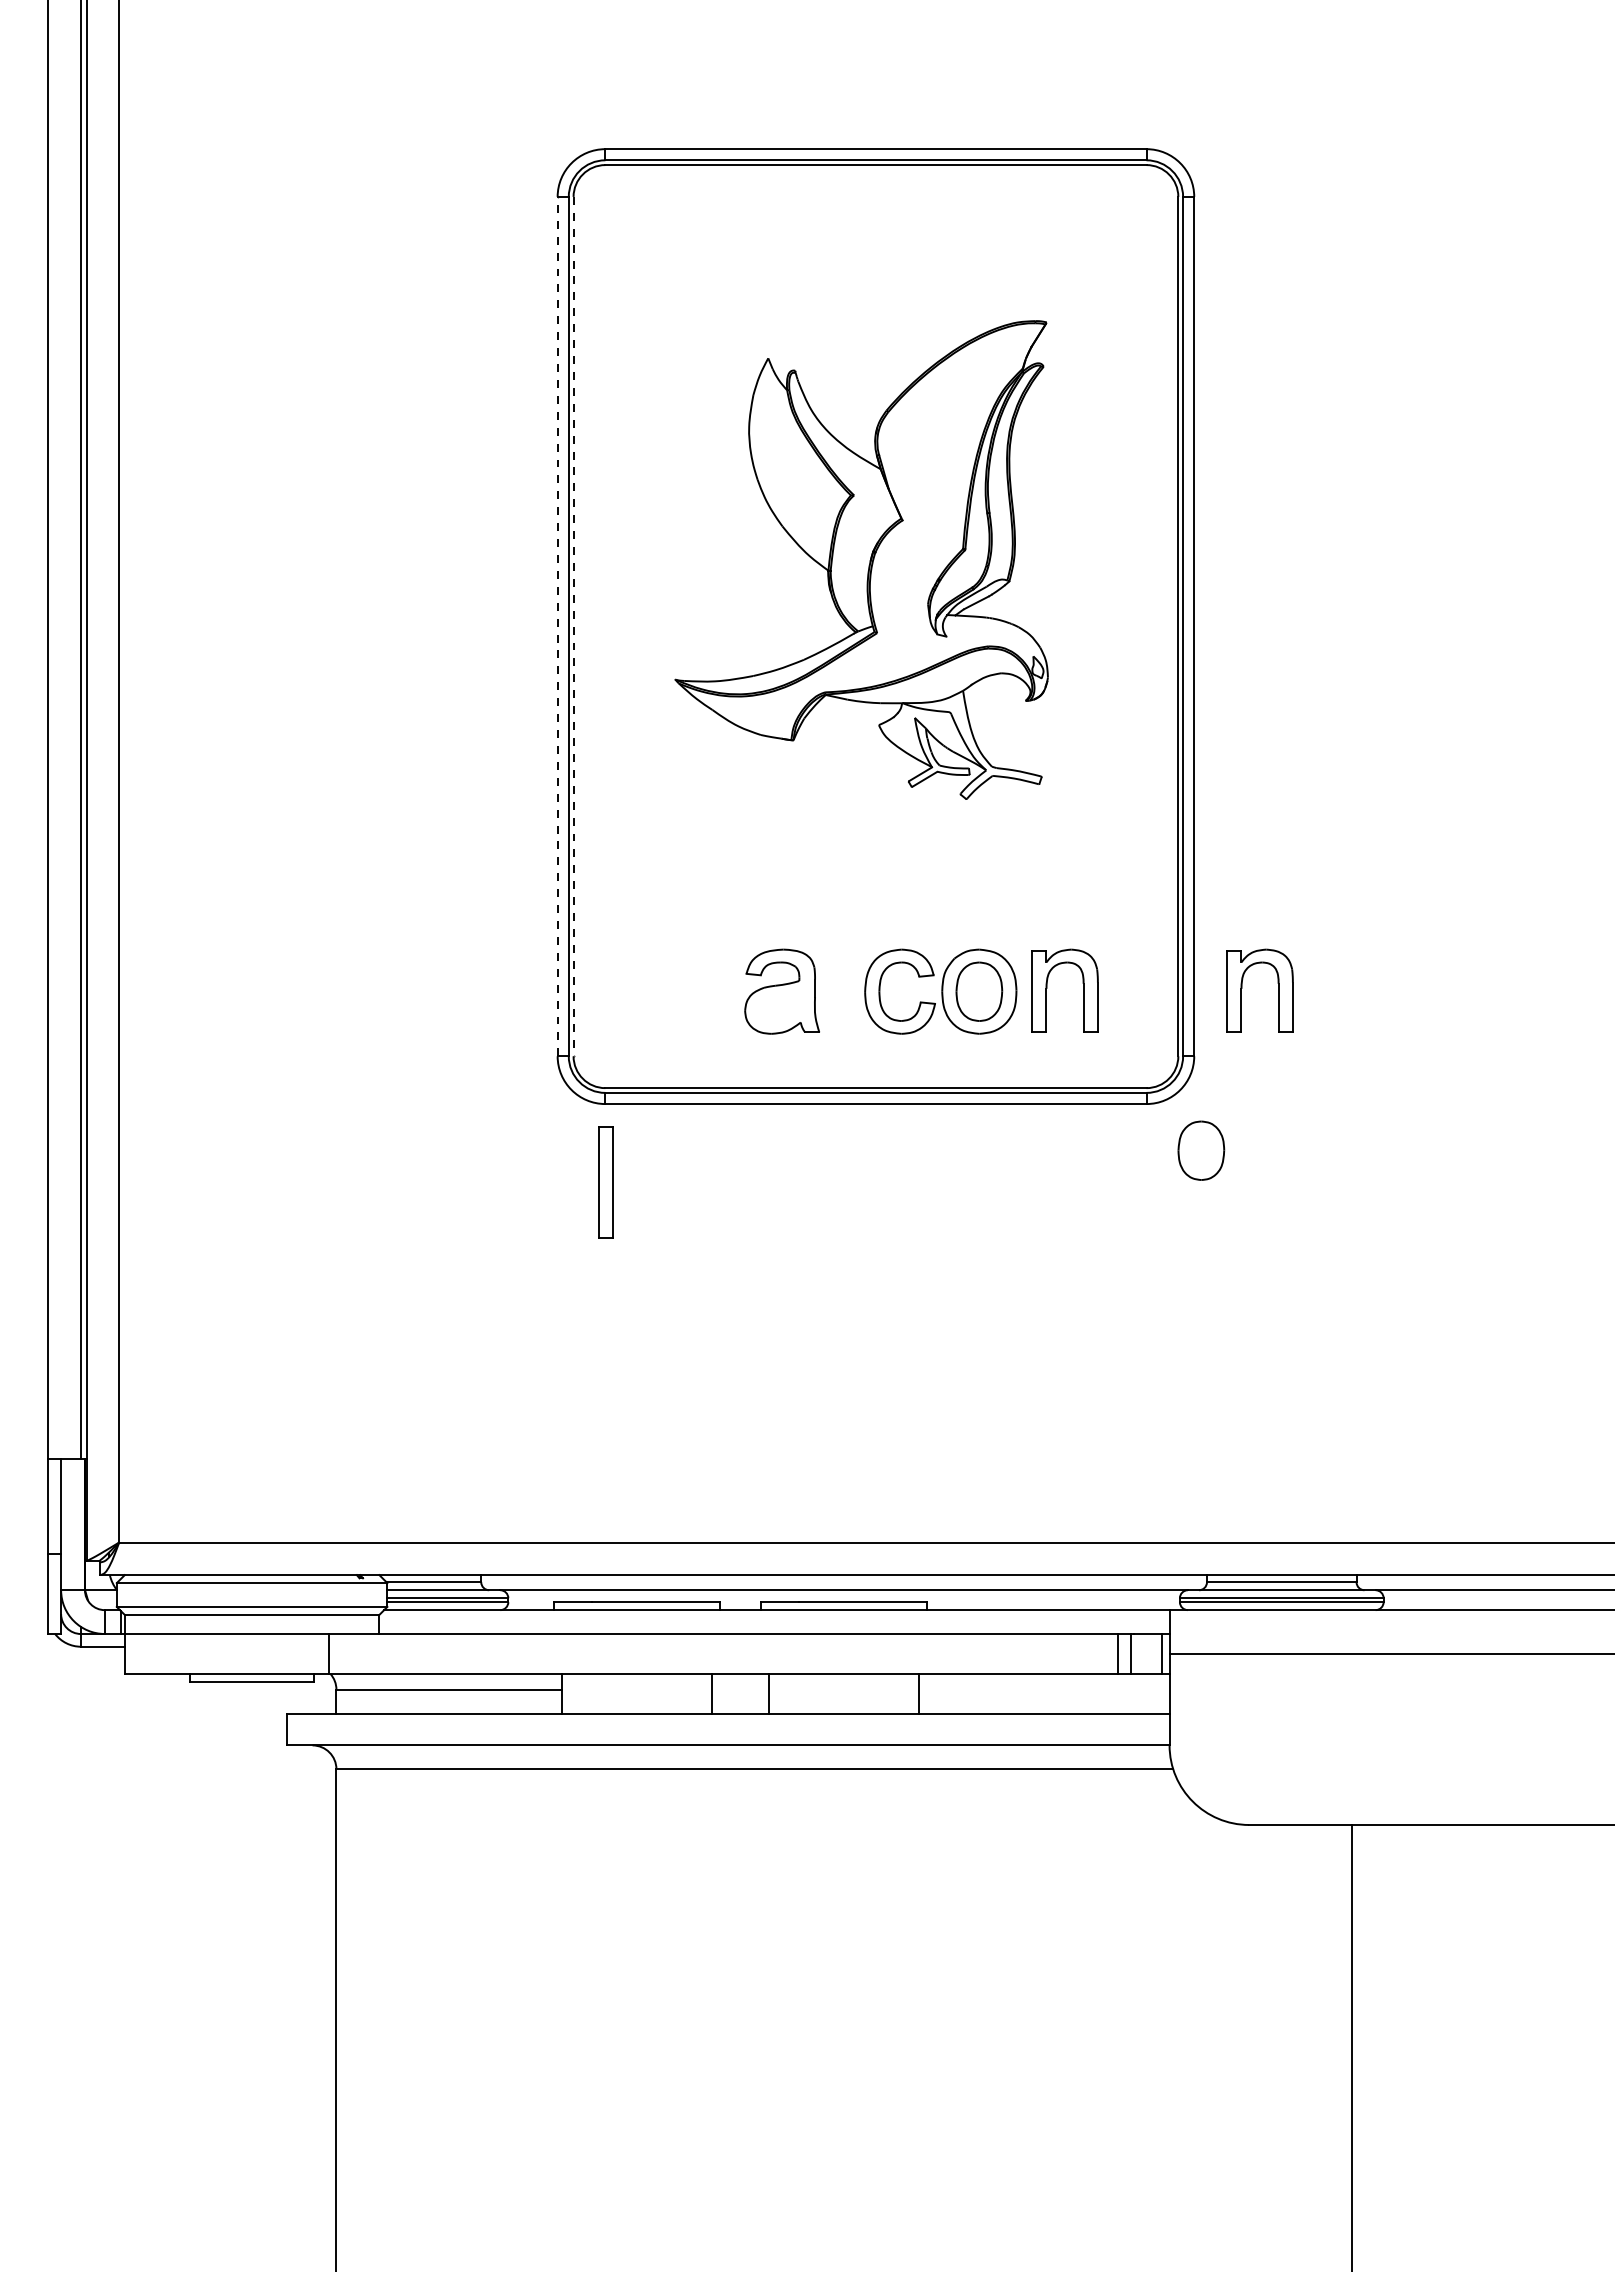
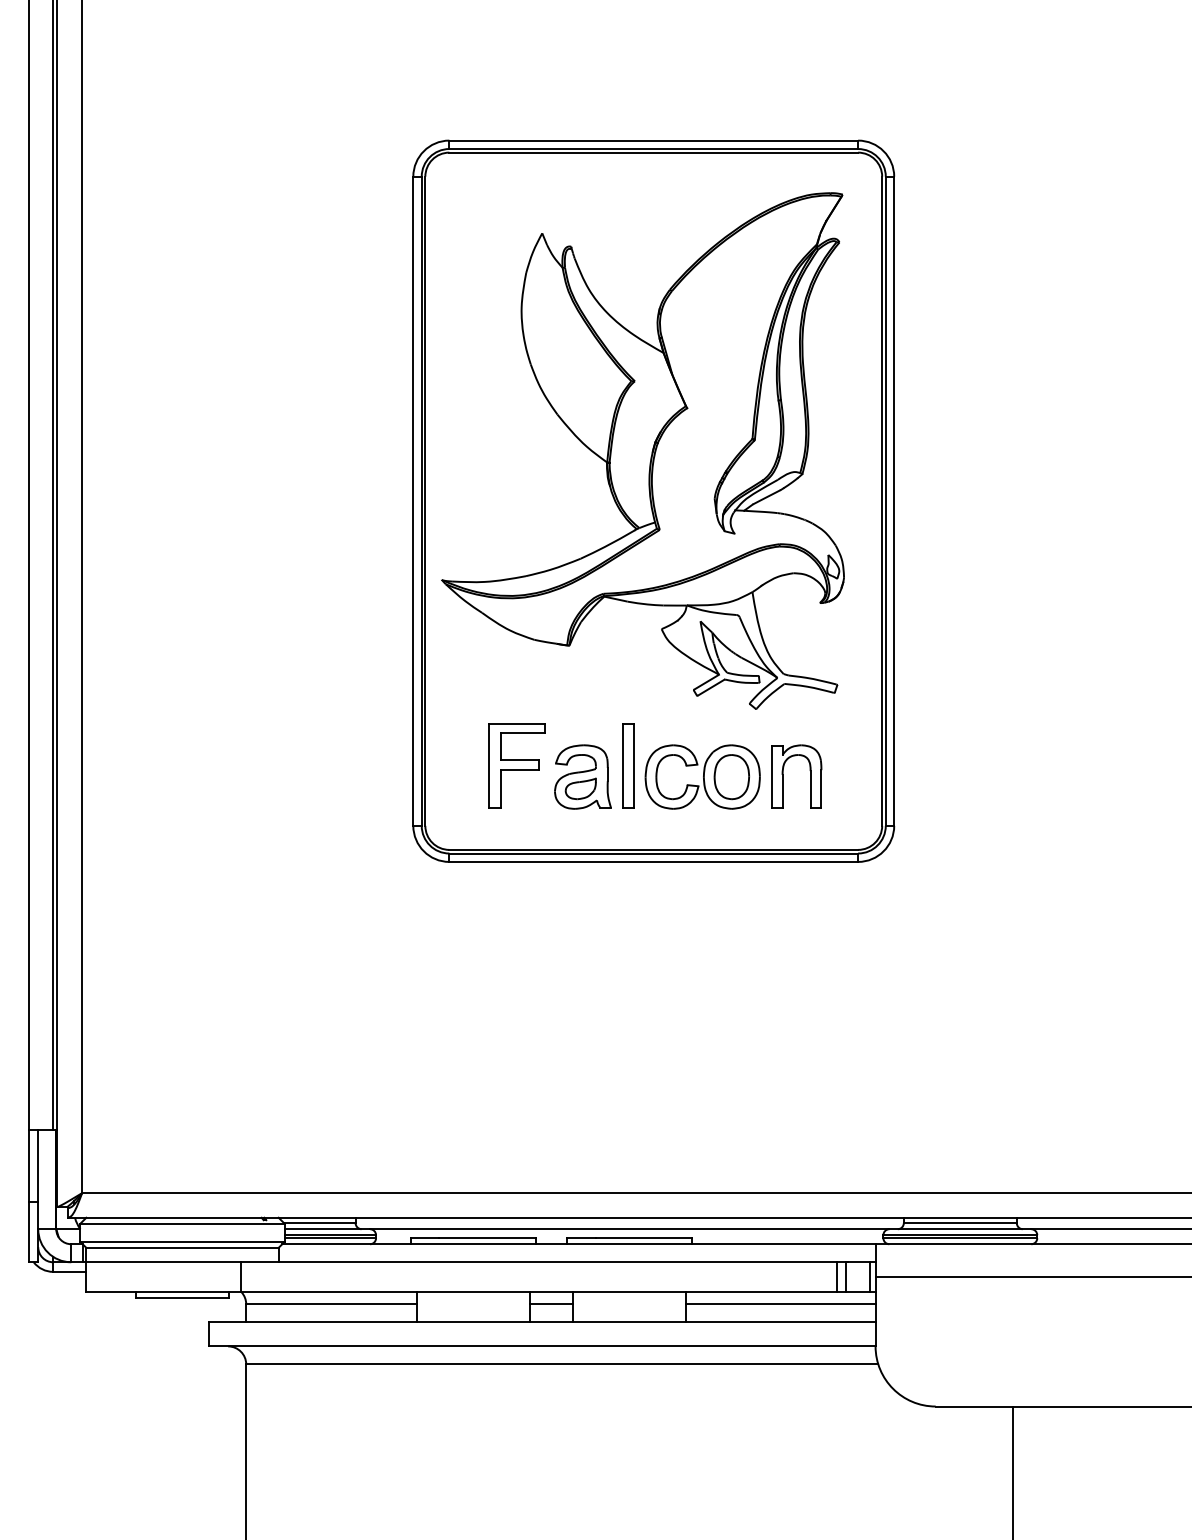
part: (861, 559) -> (642, 450), size x1.43
line: (557, 626) -> (413, 501), dashed -> solid
line: (573, 626) -> (425, 501), dashed -> solid
part: (694, 976) -> (516, 765), added
part: (1242, 988) -> (930, 774), removed
part: (779, 1007) -> (580, 788), added
part: (1201, 1150) -> (899, 897), removed
part: (605, 1182) -> (627, 765), moved
line: (740, 1689) -> (551, 1304), added
line: (1043, 1689) -> (780, 1304), added

